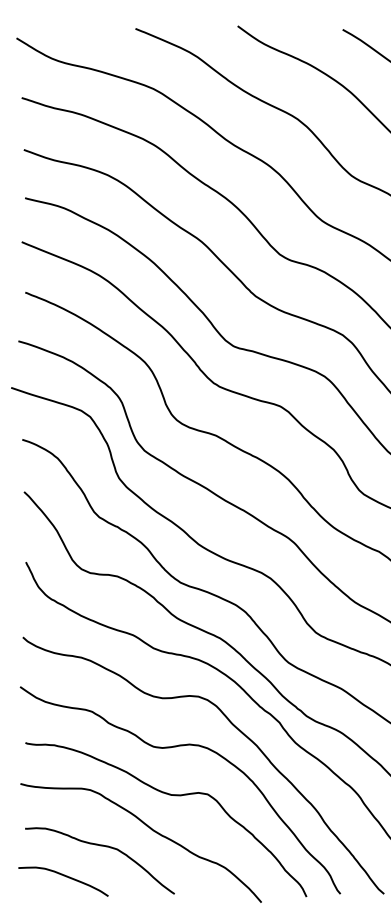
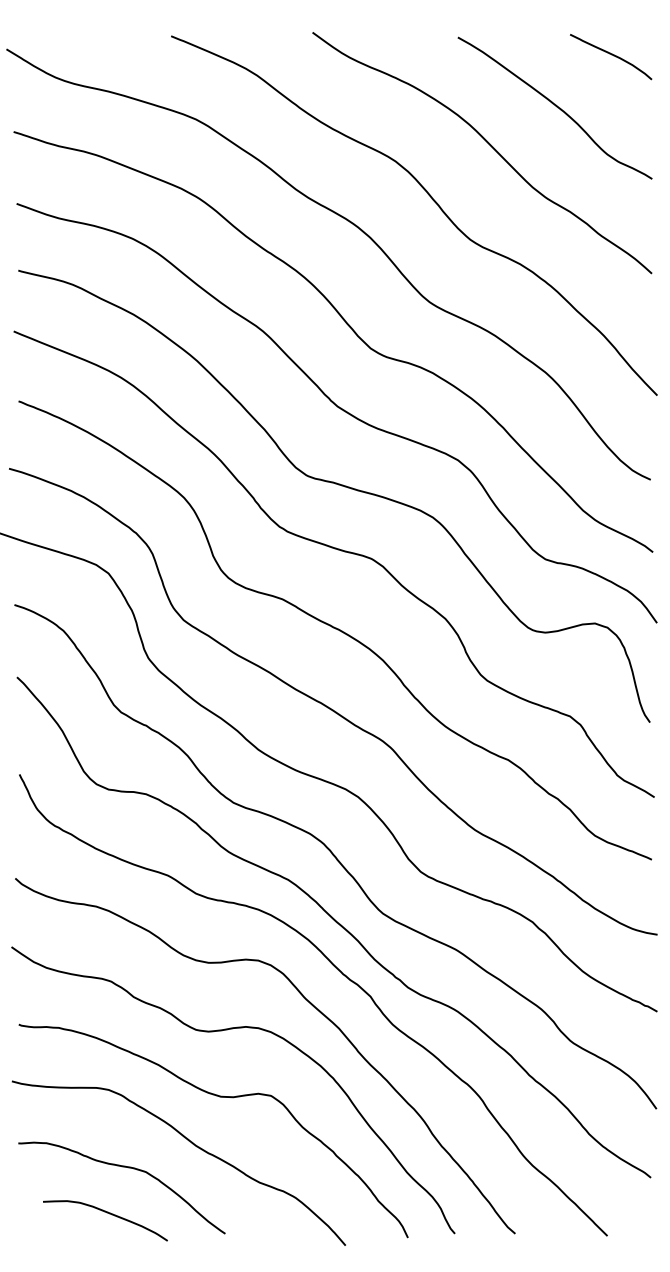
curve: (66, 877) -> (109, 1214), moved

